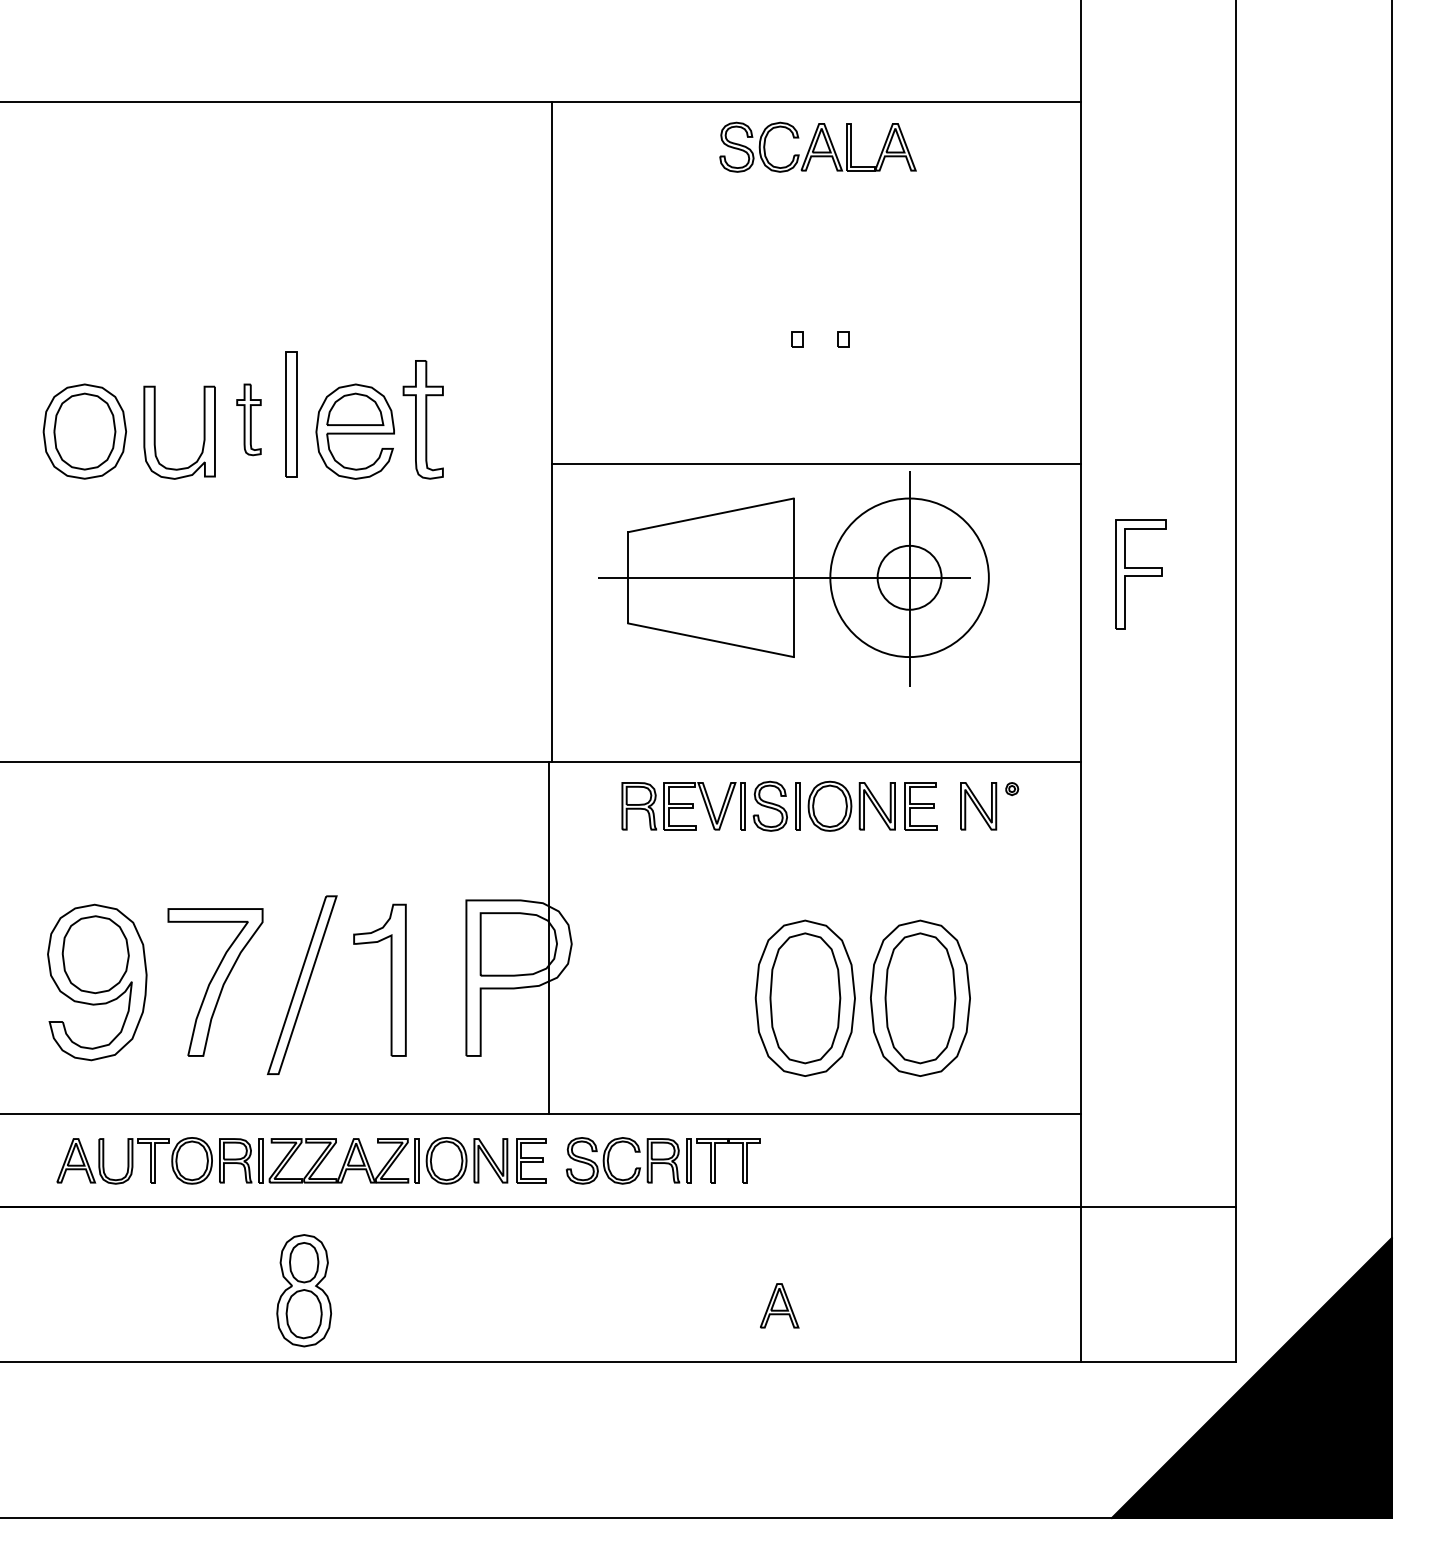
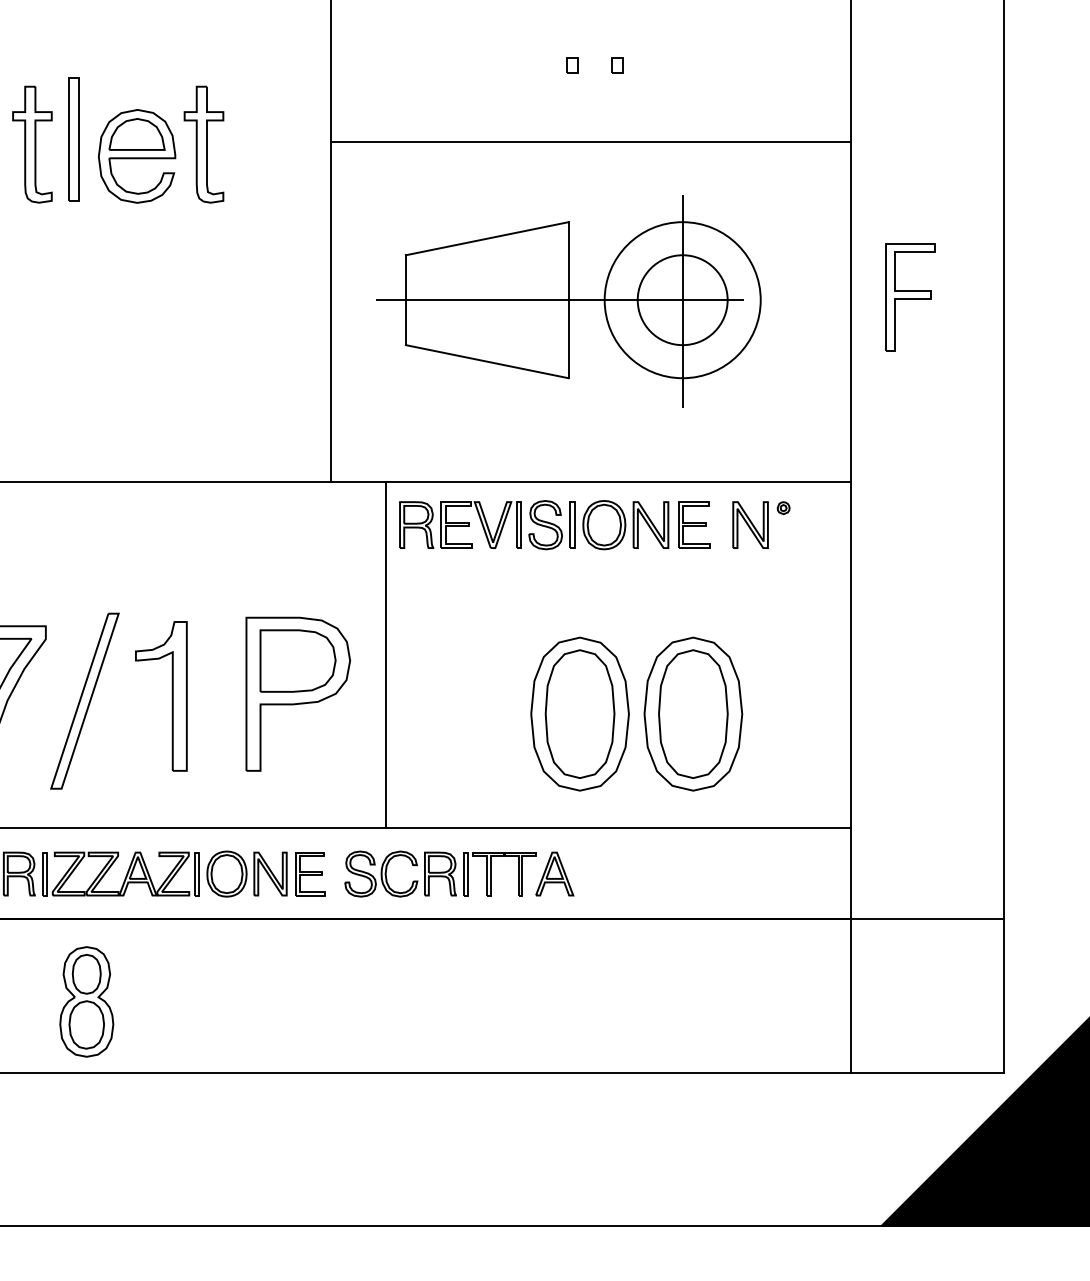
part: (248, 419) -> (31, 144), size x1.67
line: (815, 464) -> (590, 142), moved
circle: (909, 577) -> (682, 299), size x1.43
line: (548, 937) -> (385, 654), moved
part: (779, 1305) -> (554, 873), moved

